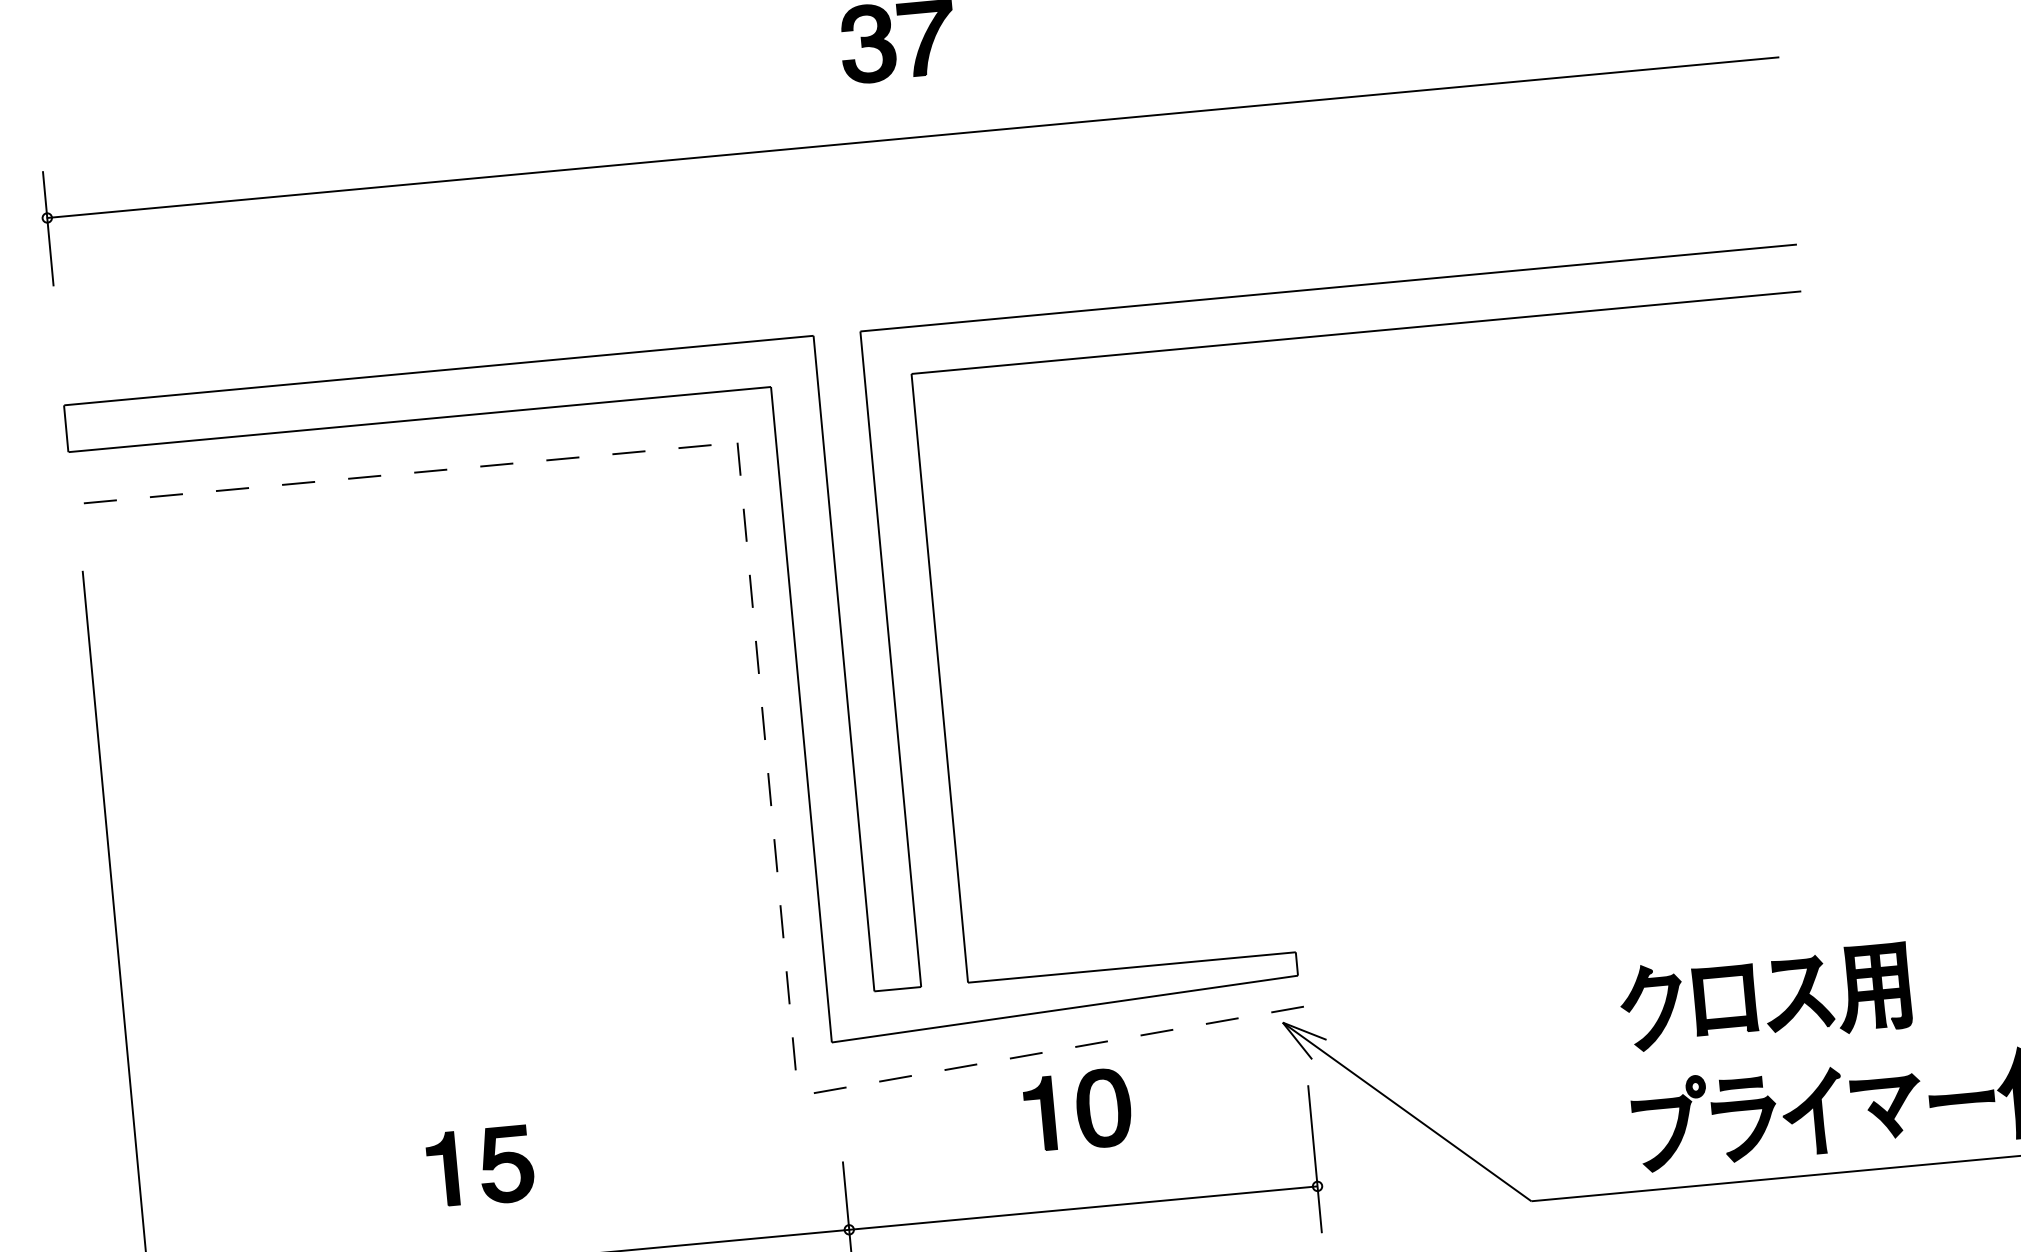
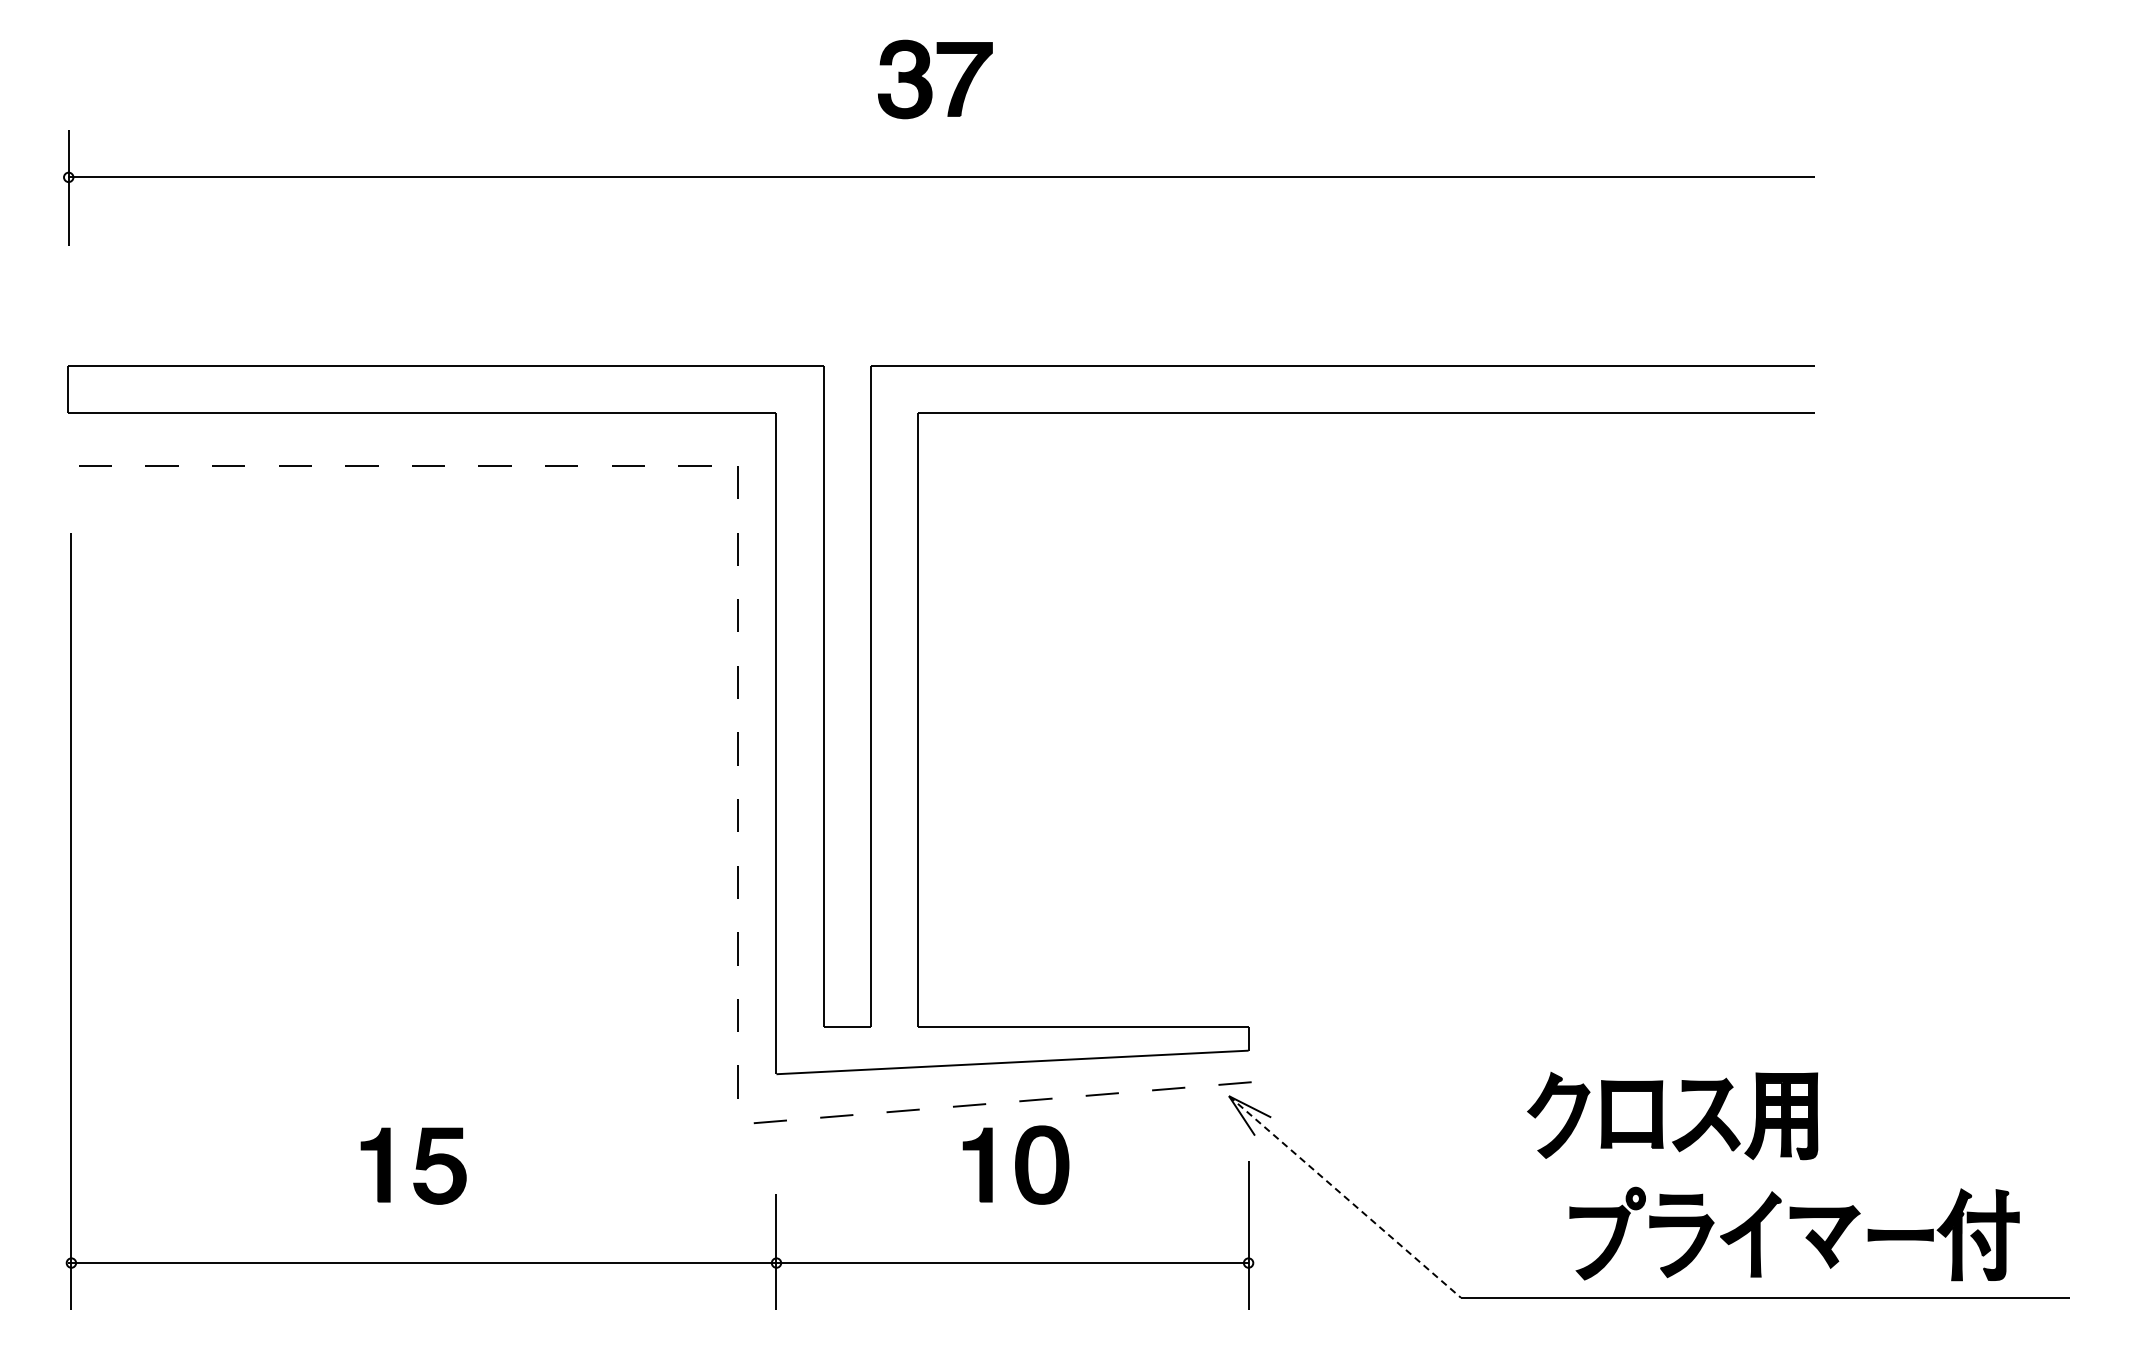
part: (1755, 999) -> (1662, 1116), moved
line: (1407, 1111) -> (1345, 1196), solid -> dashed

